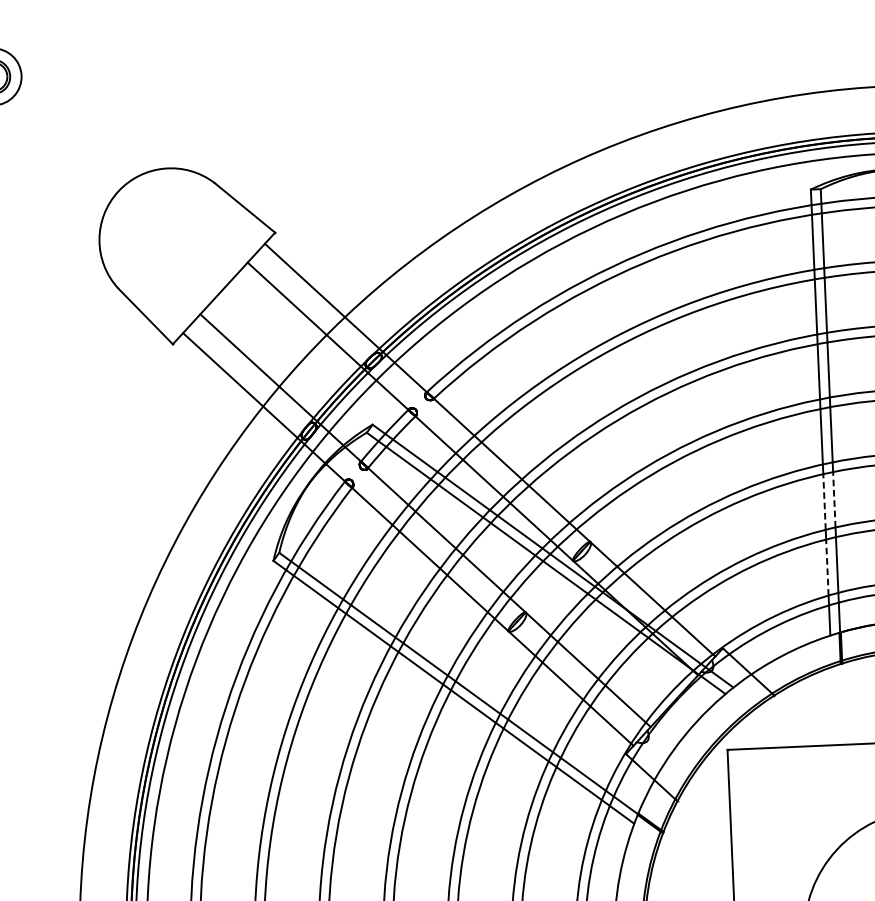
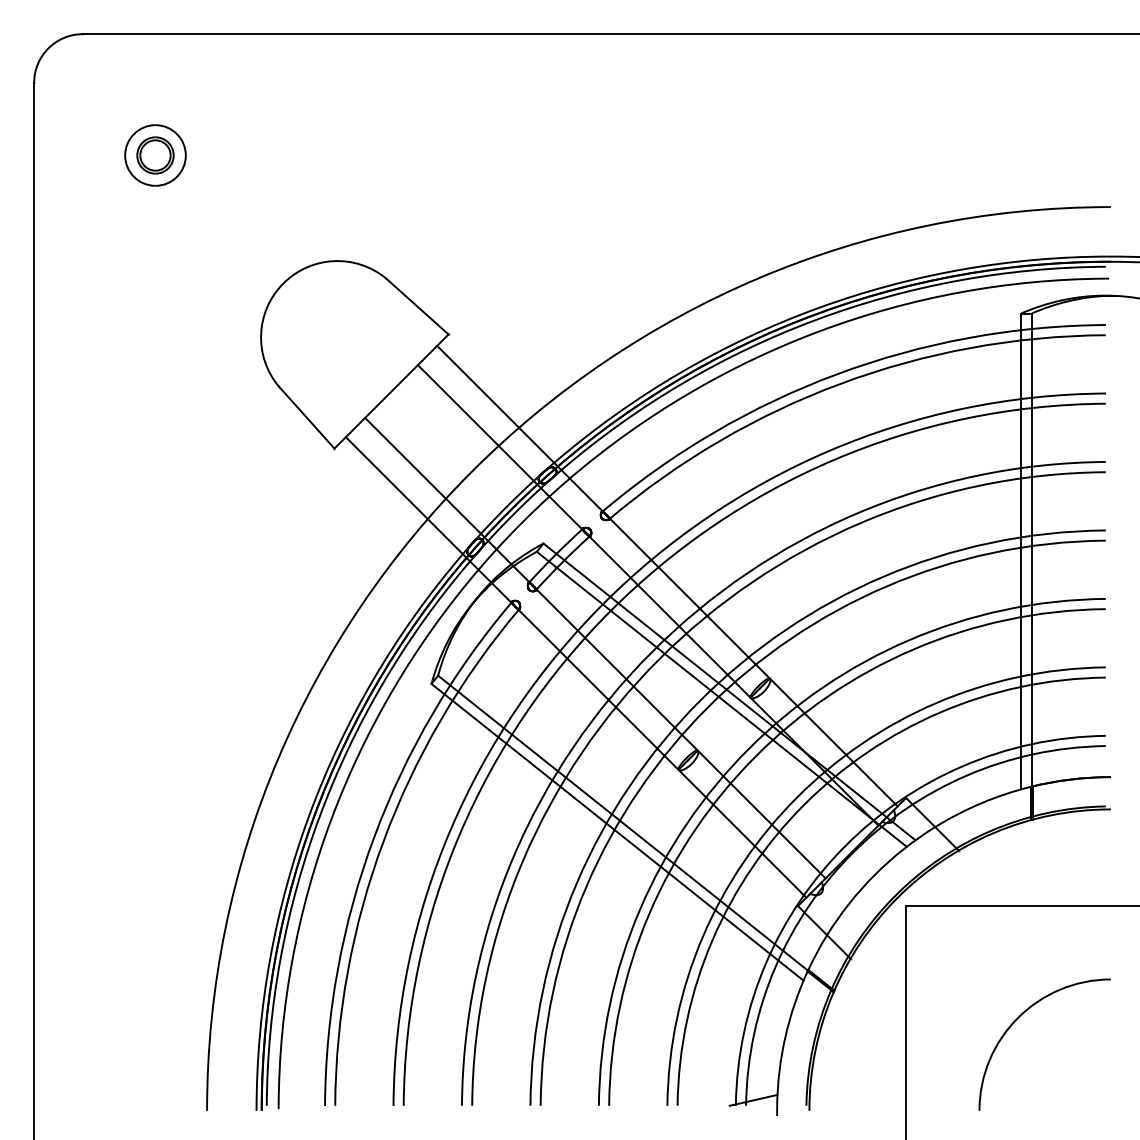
line: (834, 499) -> (1031, 644), dashed -> solid
line: (824, 501) -> (1021, 646), dashed -> solid
line: (827, 567) -> (1021, 716), dashed -> solid

